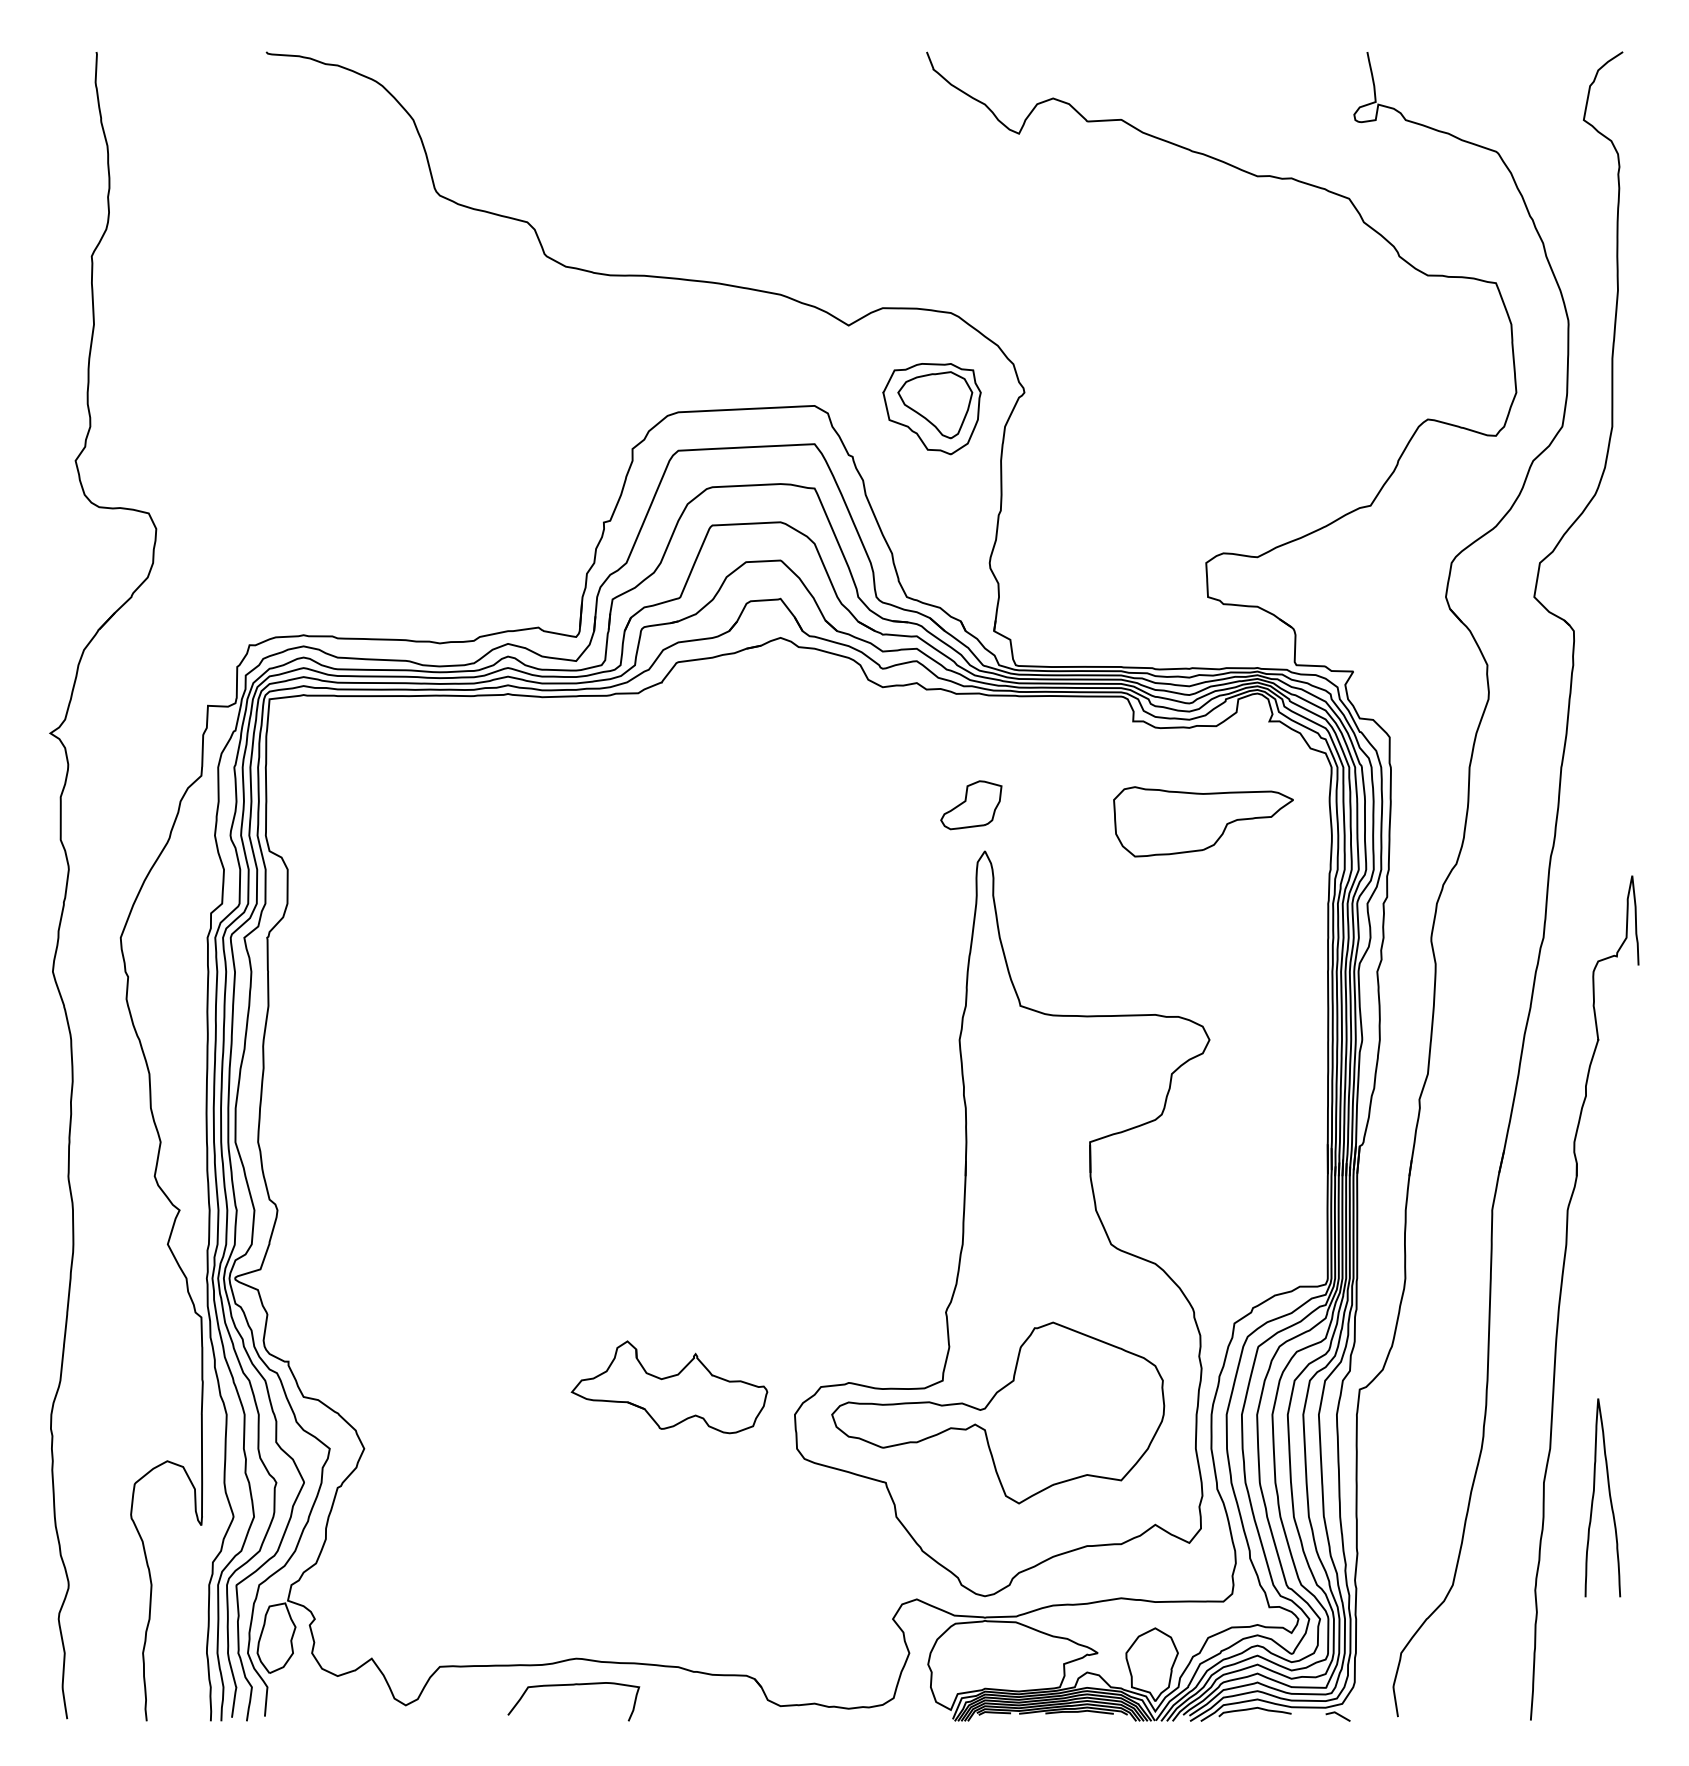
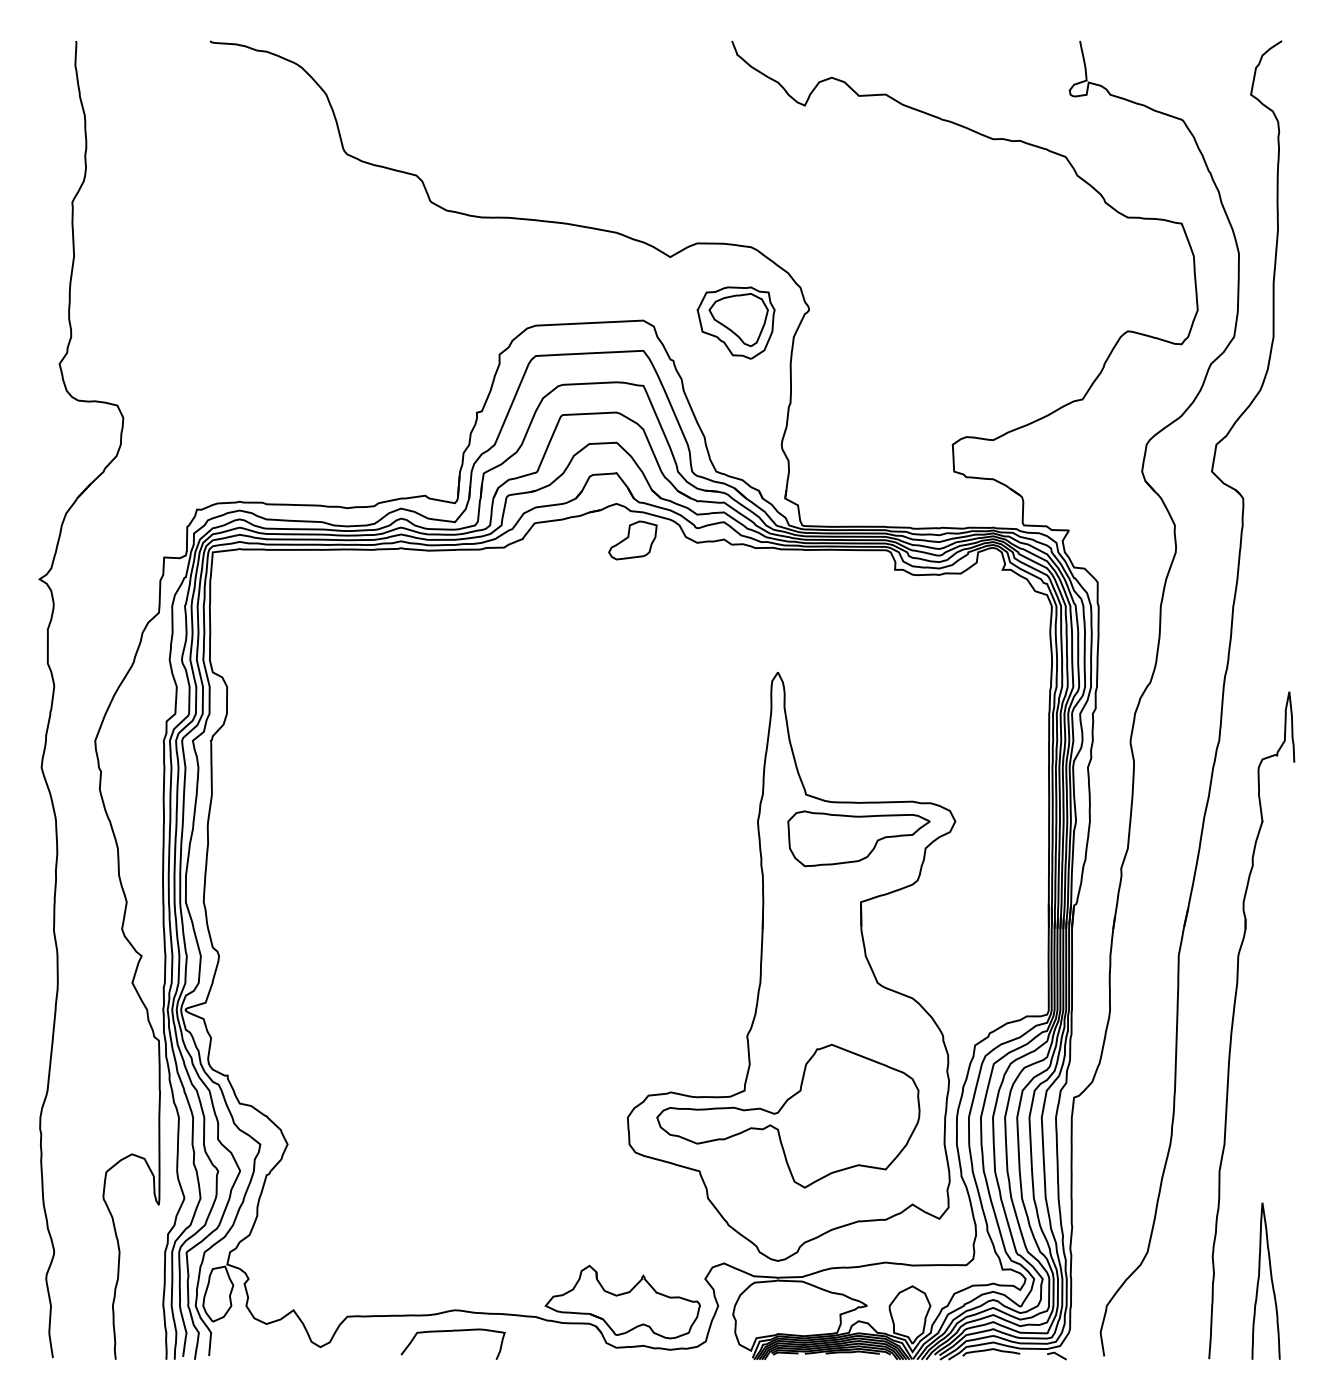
part: (971, 805) -> (633, 540), moved
part: (1203, 821) -> (858, 838), moved
part: (669, 1387) -> (622, 1302), moved
curve: (1609, 1497) -> (1271, 1280), moved

